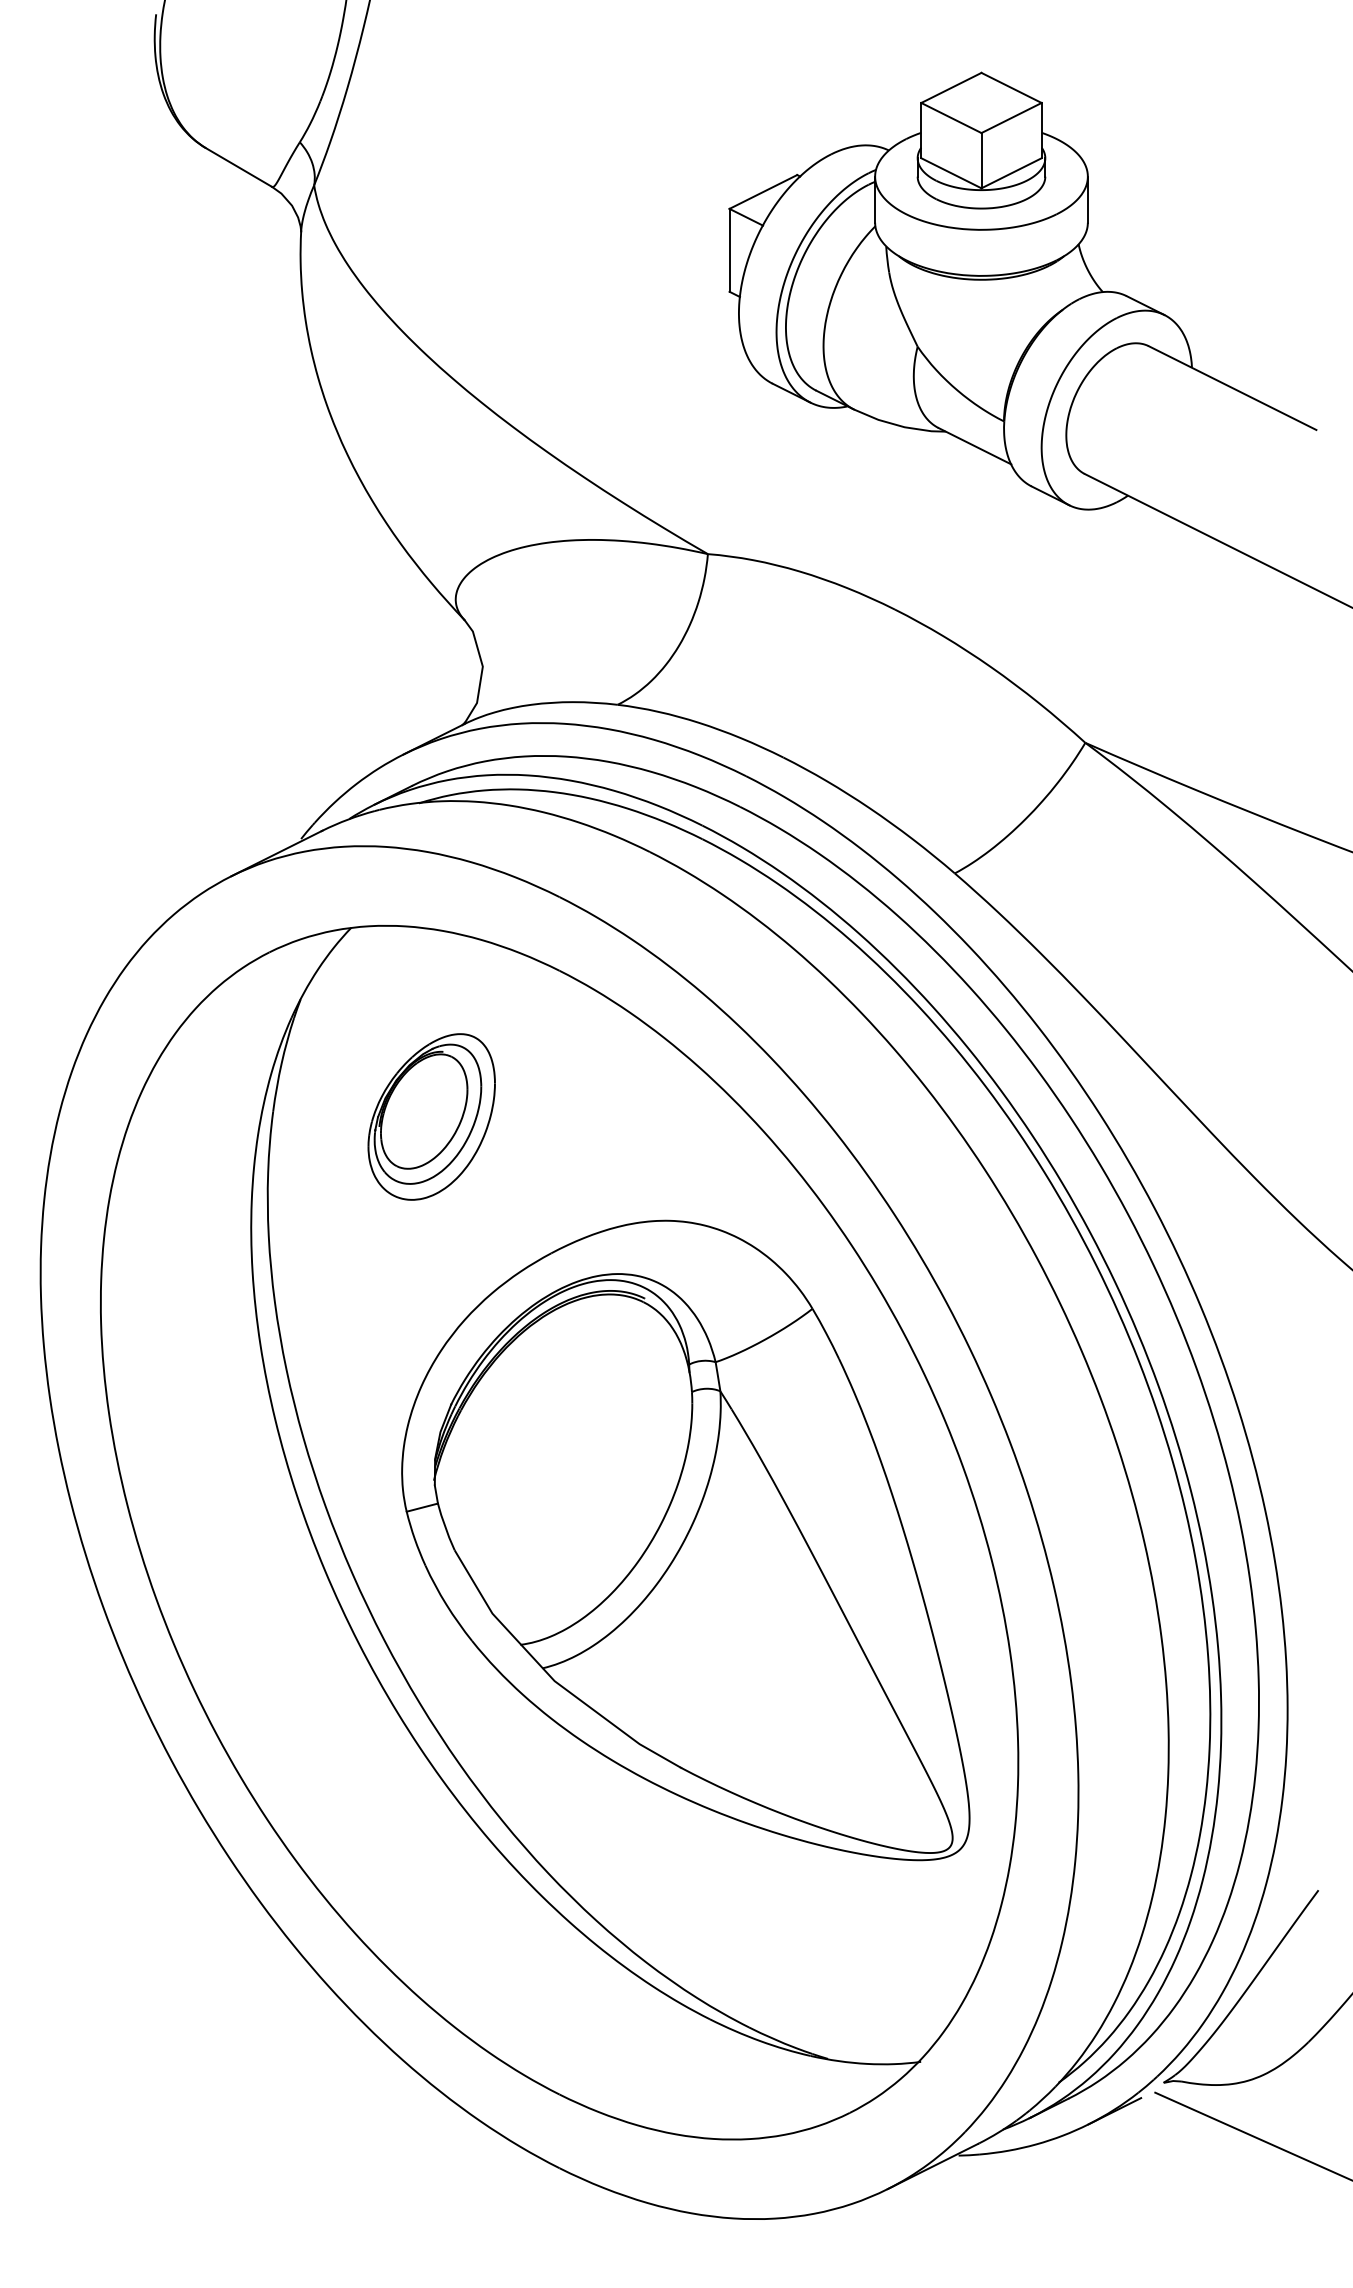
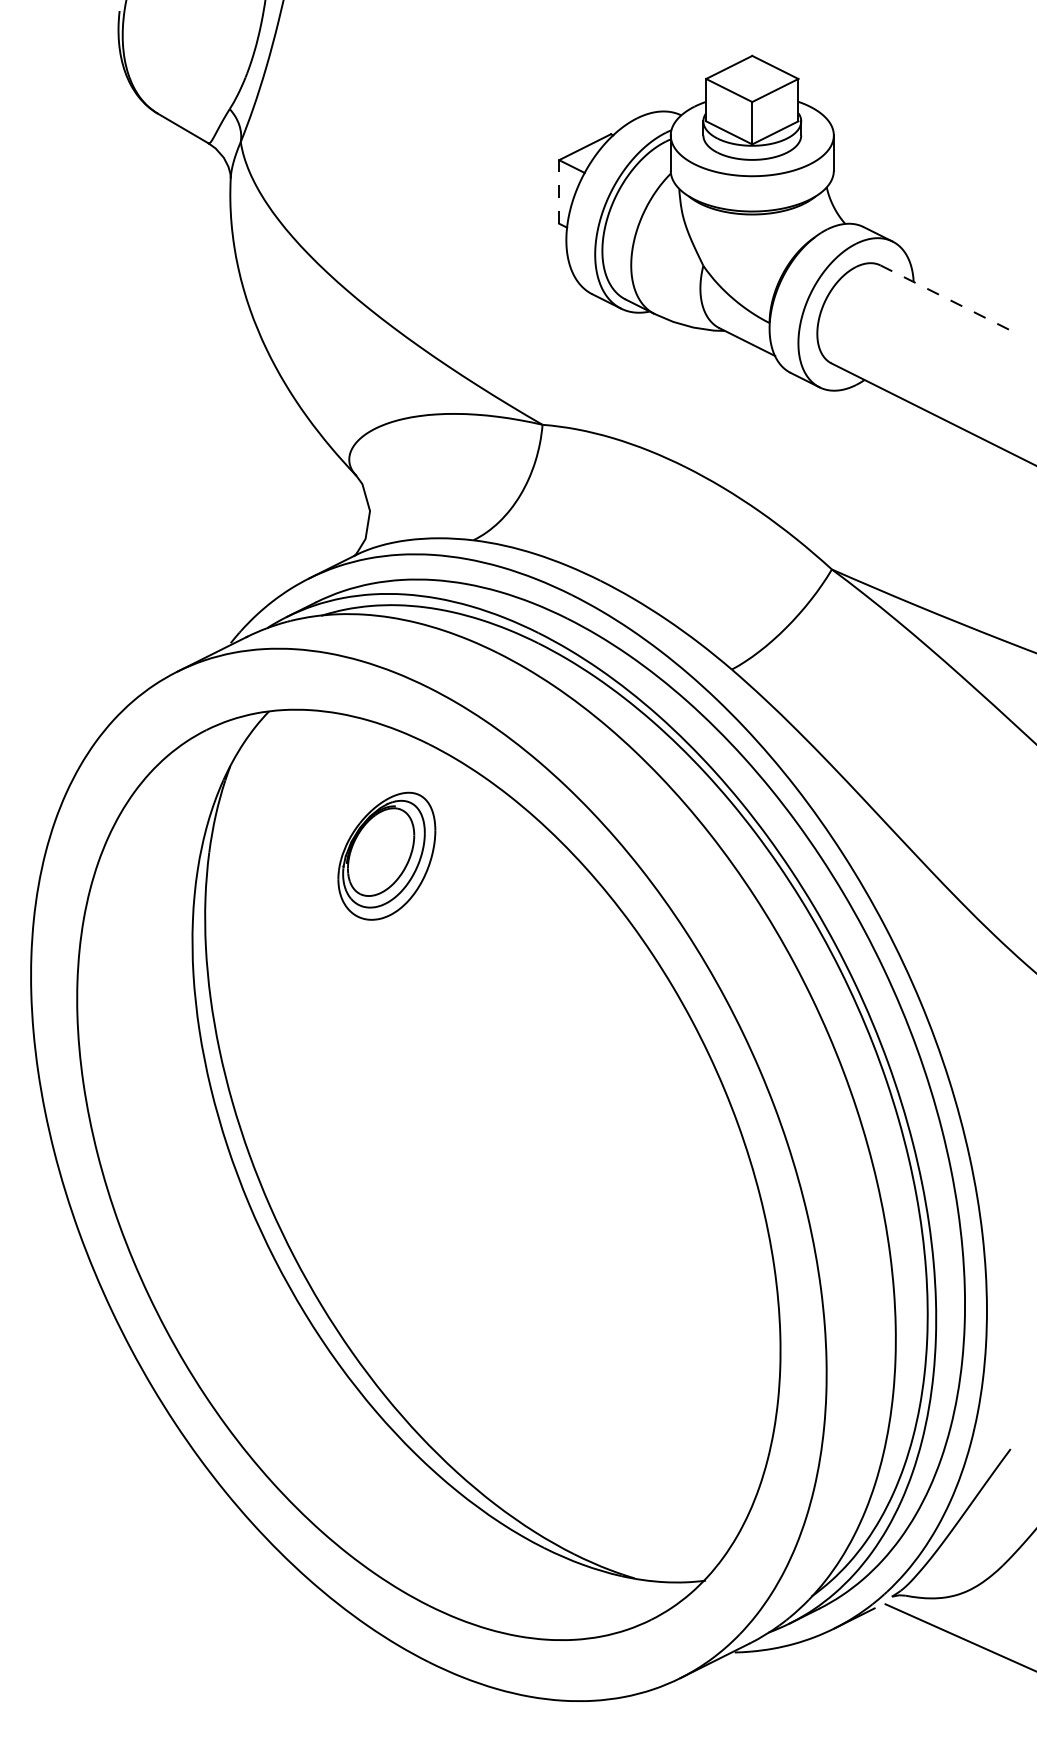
line: (729, 249) -> (559, 191), solid -> dashed
line: (1232, 388) -> (944, 297), solid -> dashed
part: (431, 1115) -> (386, 855), moved
part: (685, 1539) -> (525, 1180), removed

